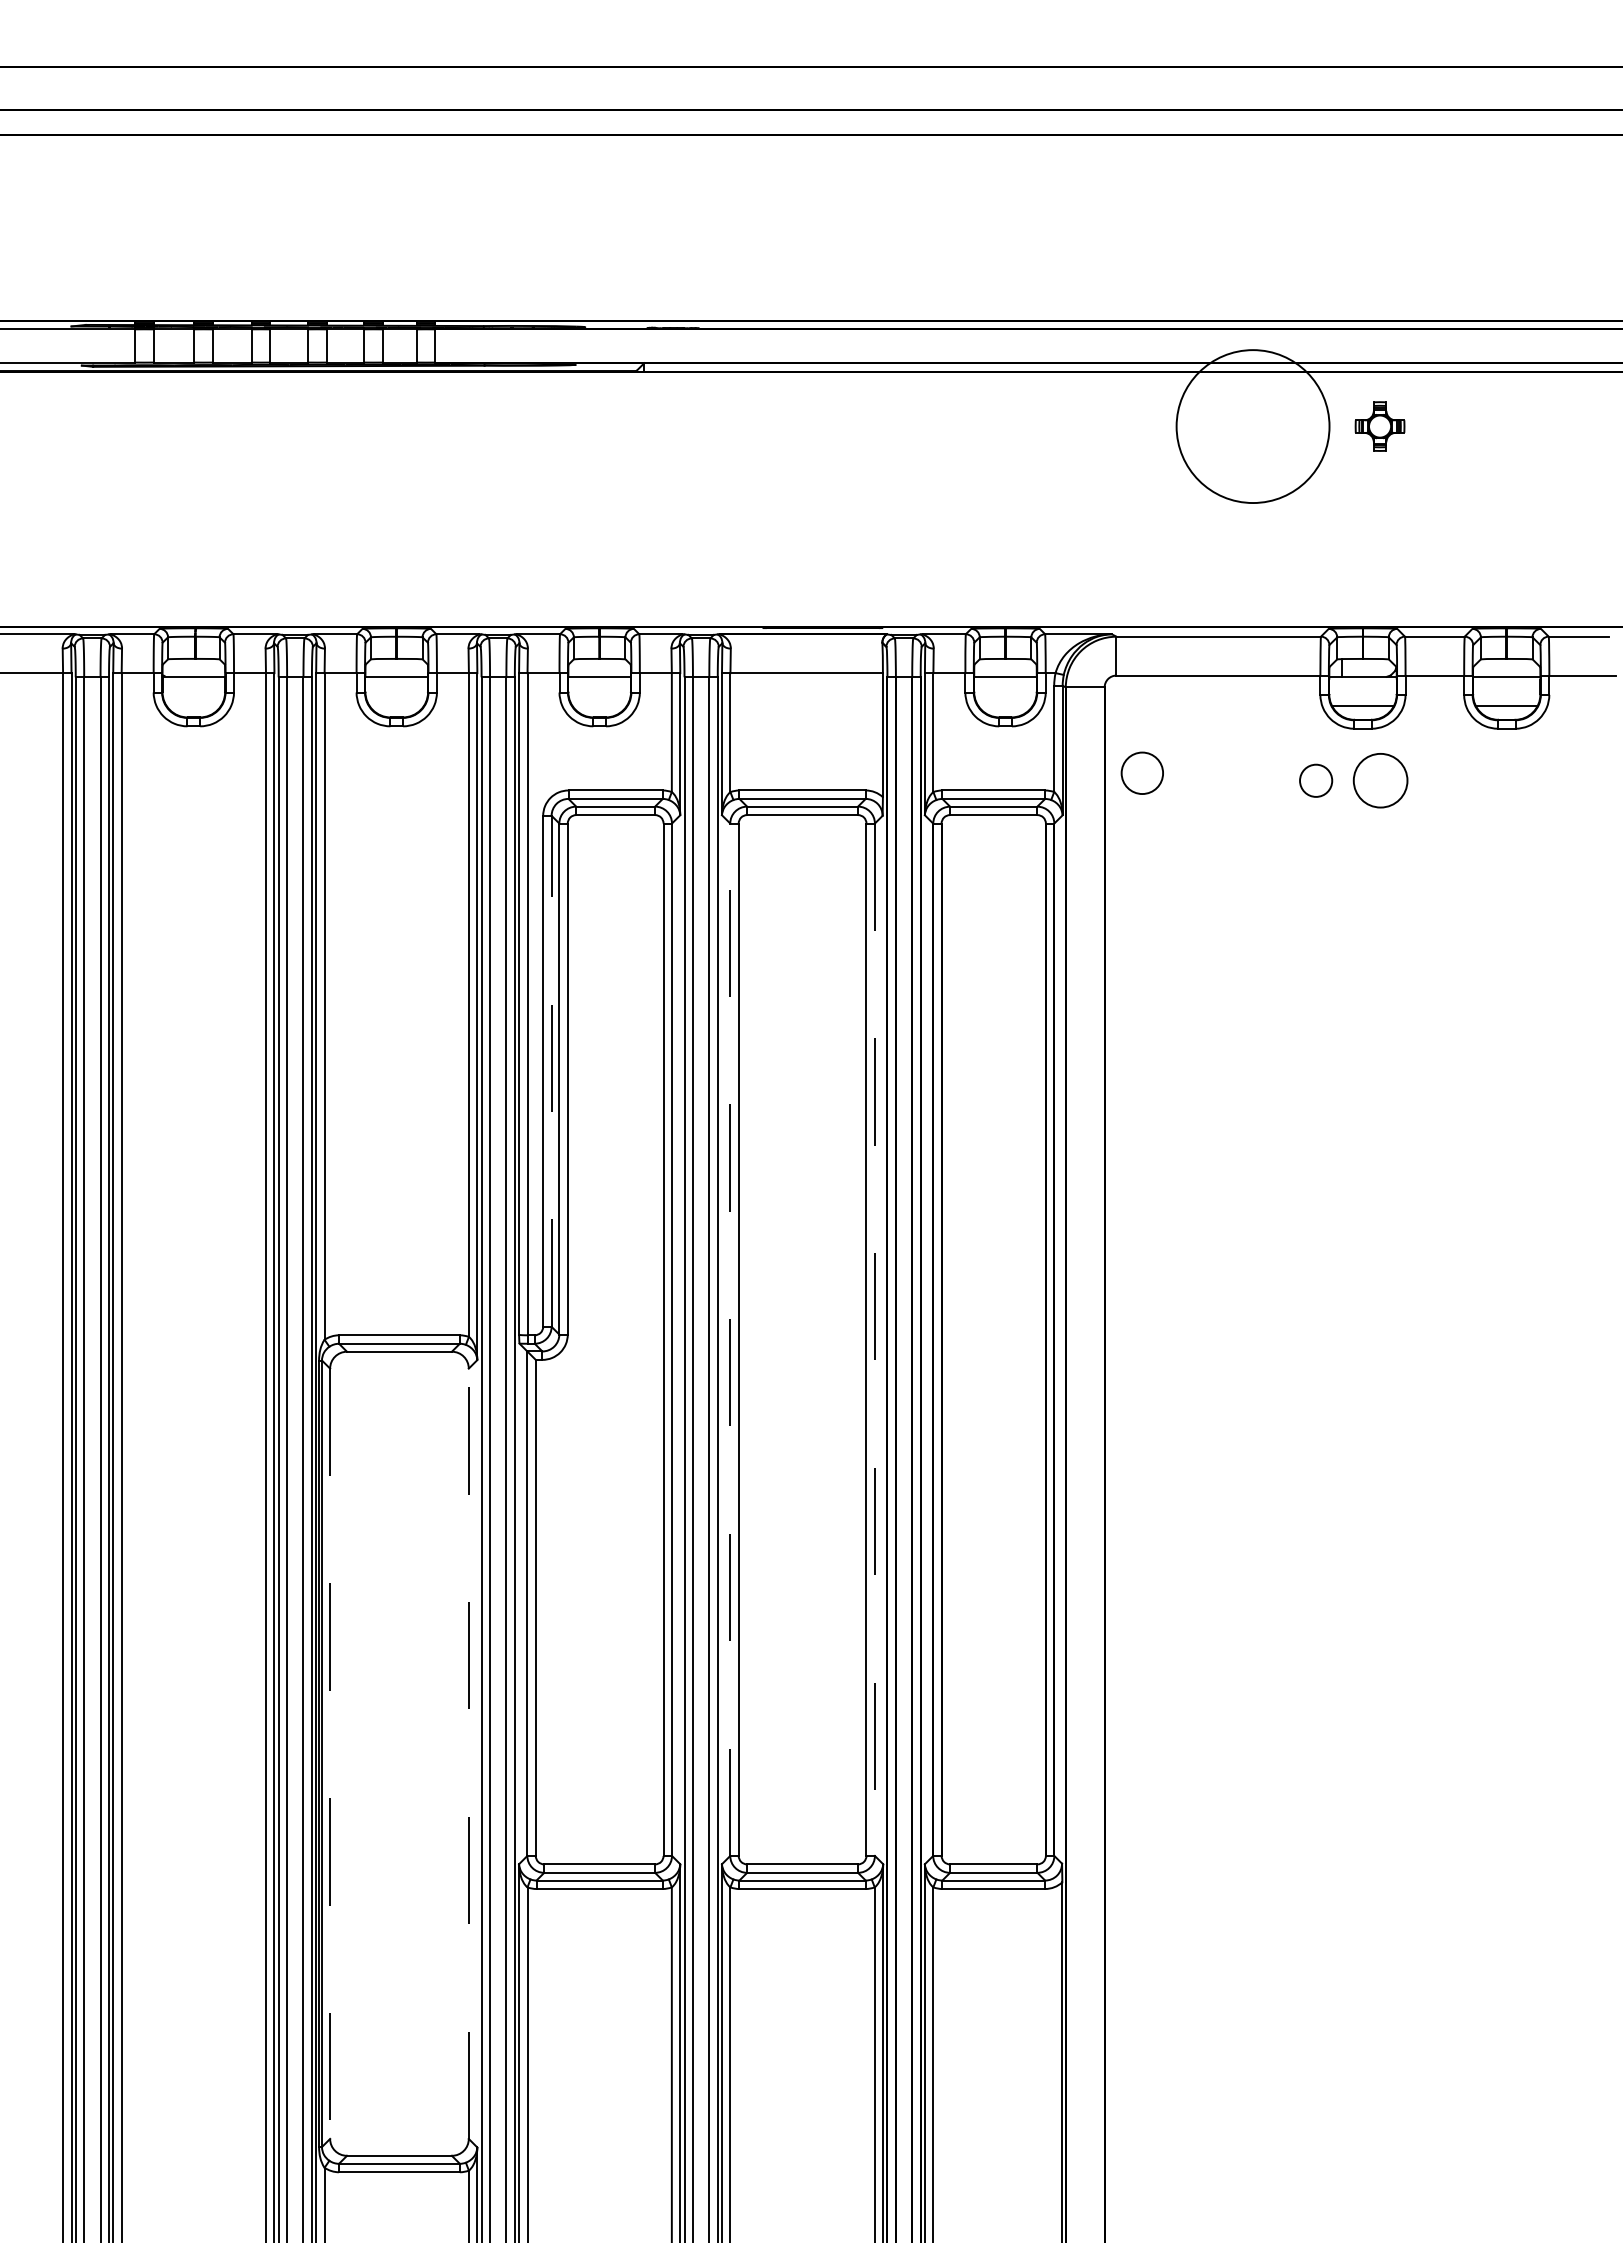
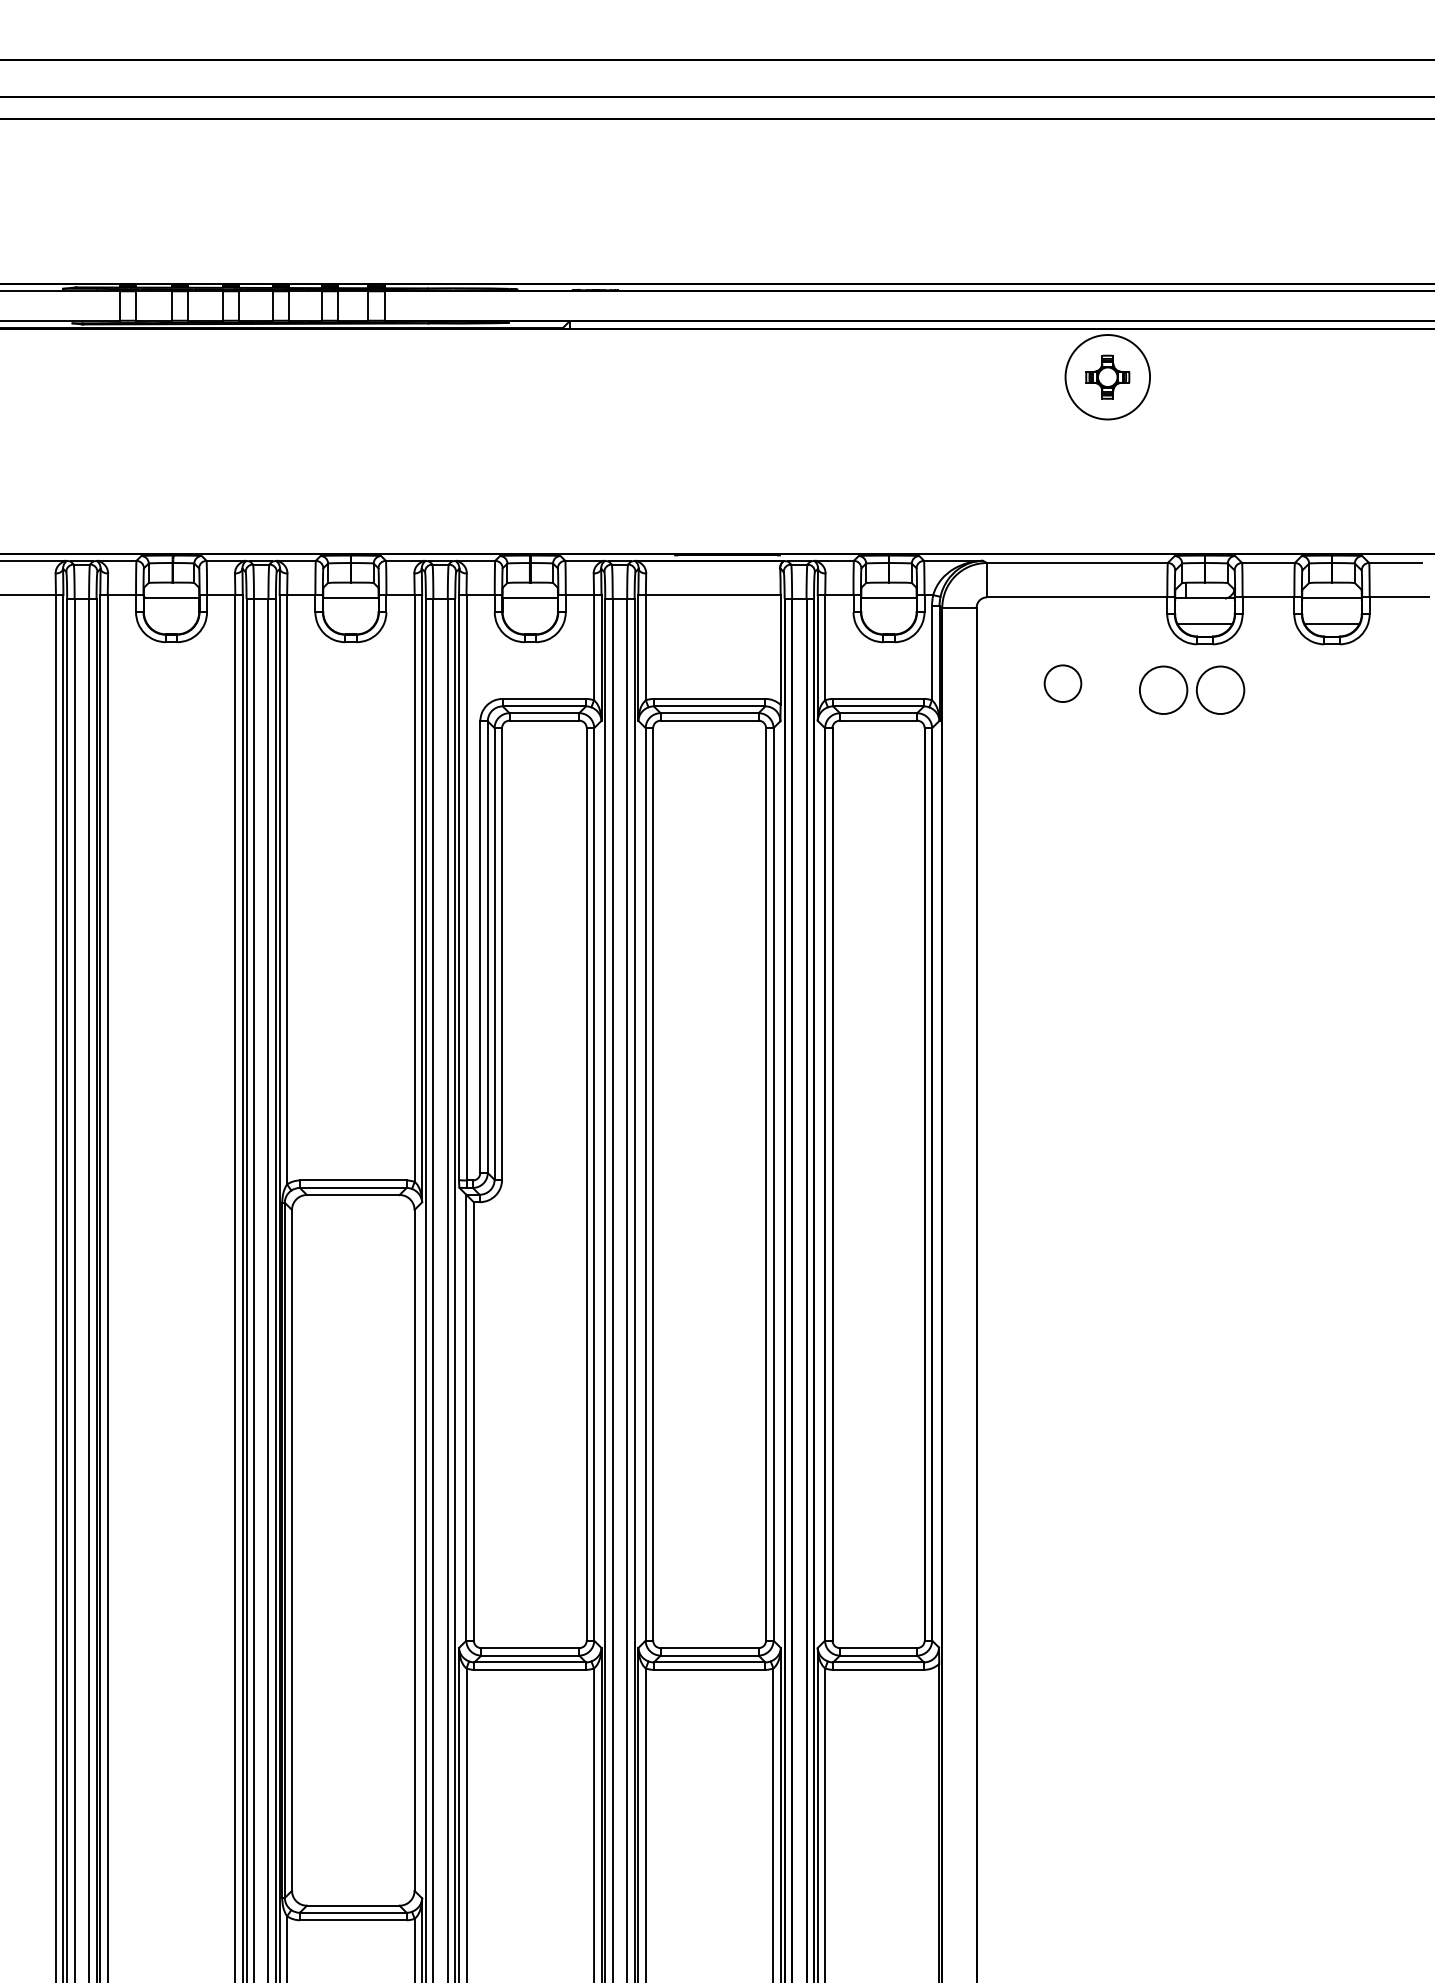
circle: (1252, 426) -> (1107, 377), size x0.62
part: (1379, 426) -> (1107, 377), moved
circle: (1141, 772) -> (1062, 683), moved
circle: (1315, 780) -> (1162, 690), size x1.67
line: (551, 1071) -> (487, 947), dashed -> solid
line: (730, 1339) -> (645, 1184), dashed -> solid
line: (874, 1340) -> (773, 1185), dashed -> solid
line: (468, 1753) -> (414, 1550), dashed -> solid
line: (330, 1754) -> (292, 1551), dashed -> solid

